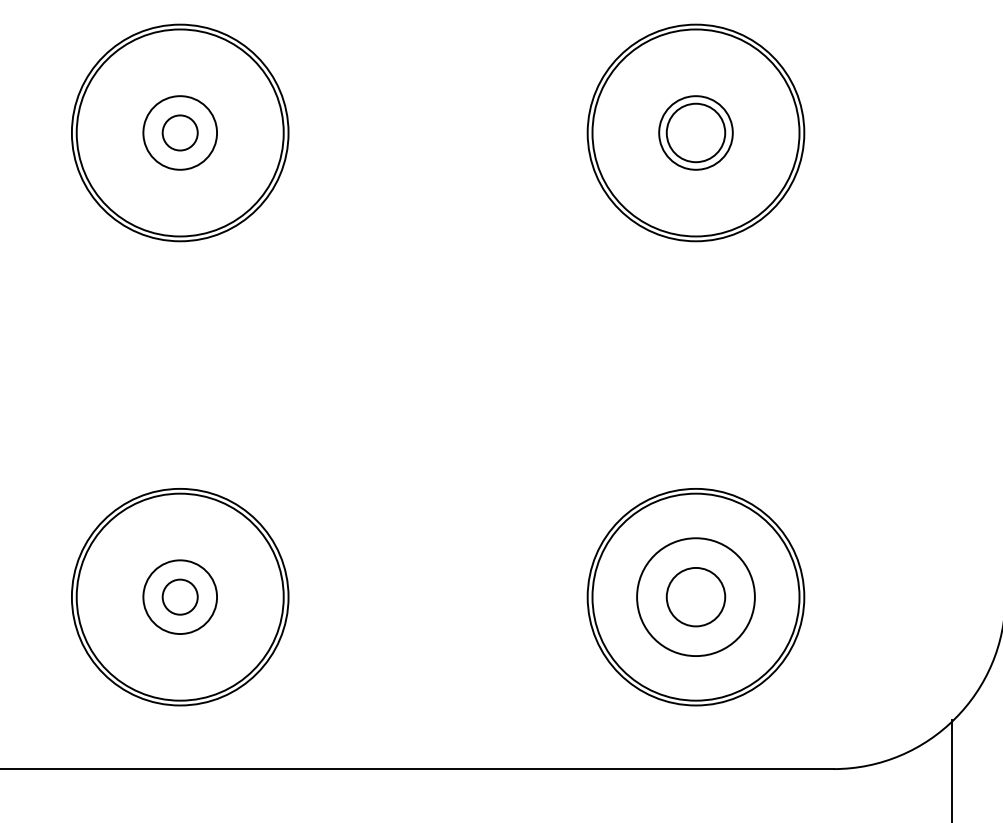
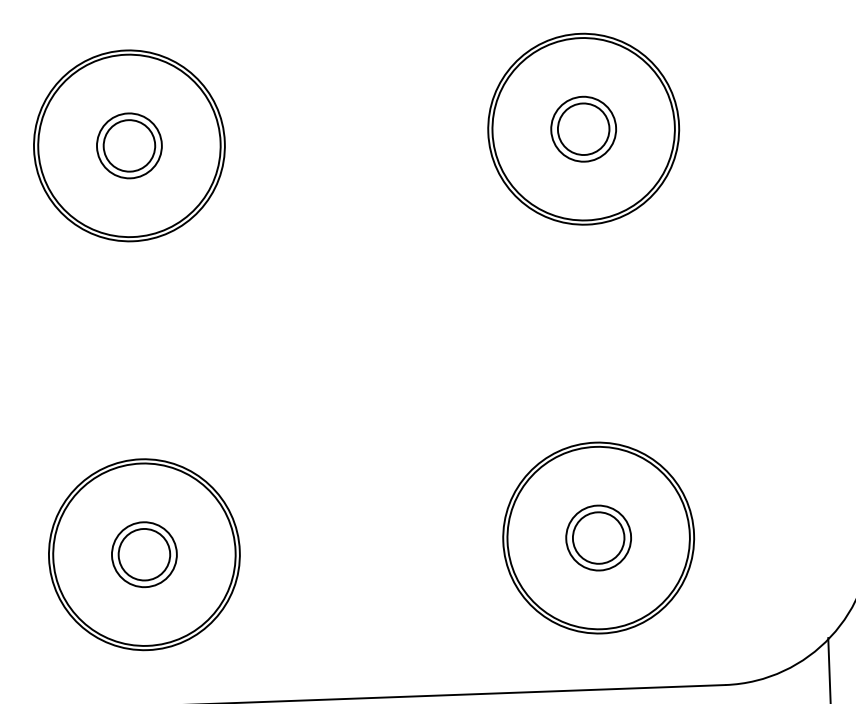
circle: (180, 132) -> (129, 145), size x1.67
circle: (180, 596) -> (144, 554), size x1.67
circle: (695, 597) -> (598, 538), size x0.62

